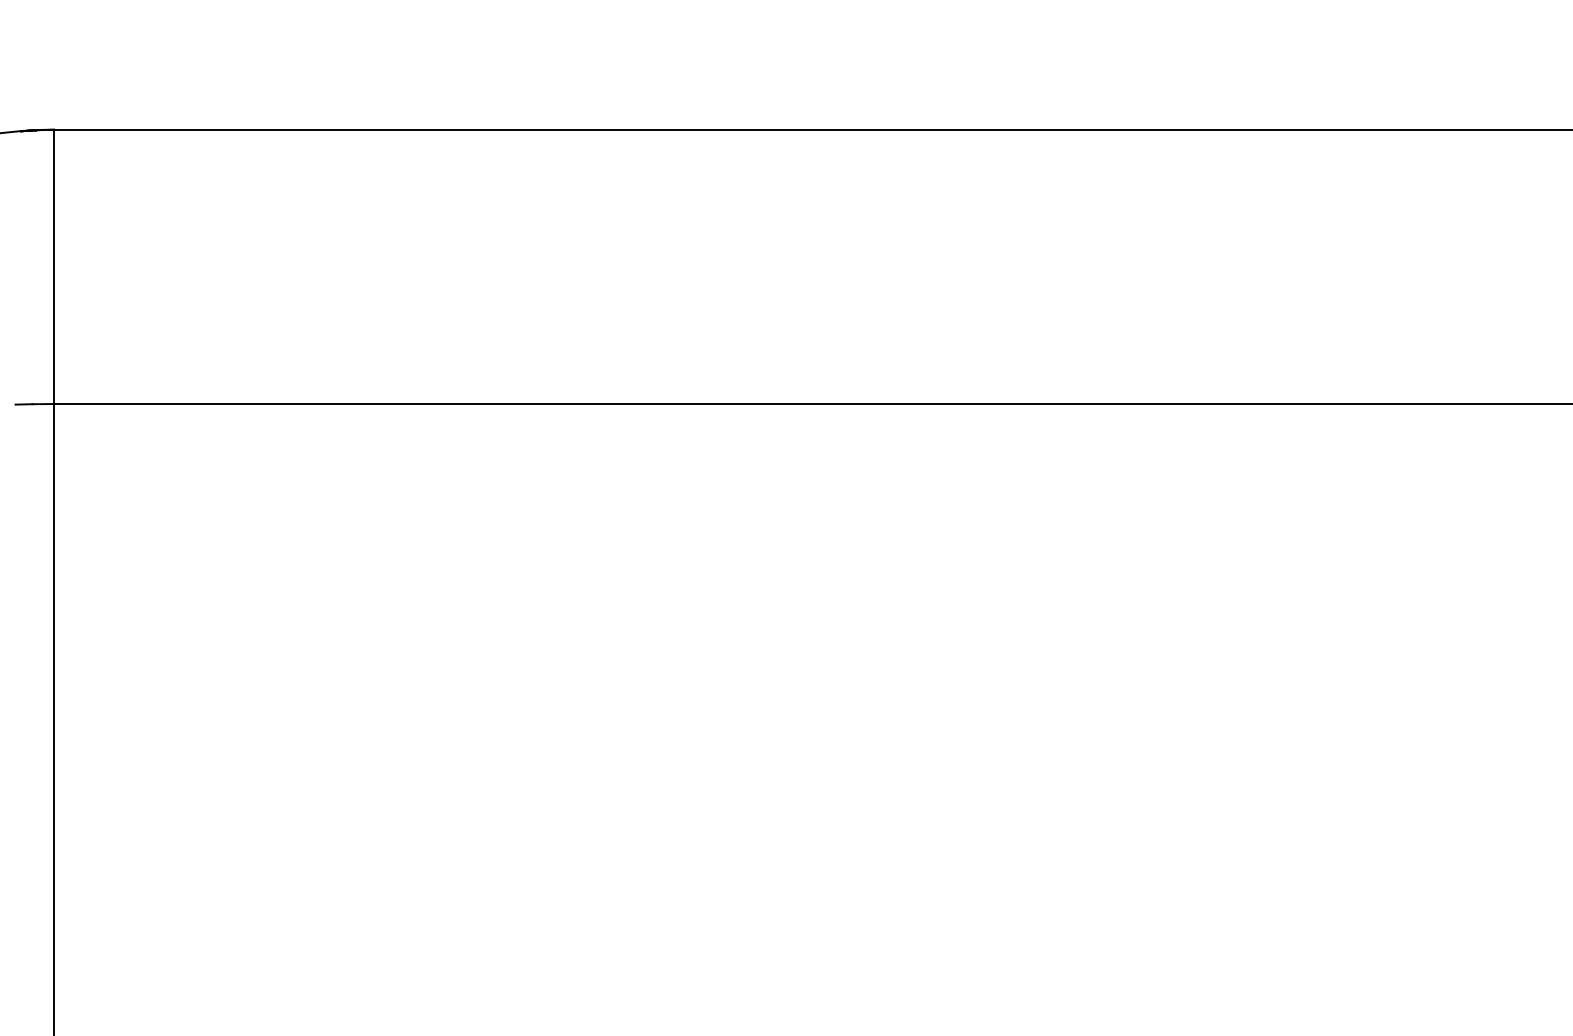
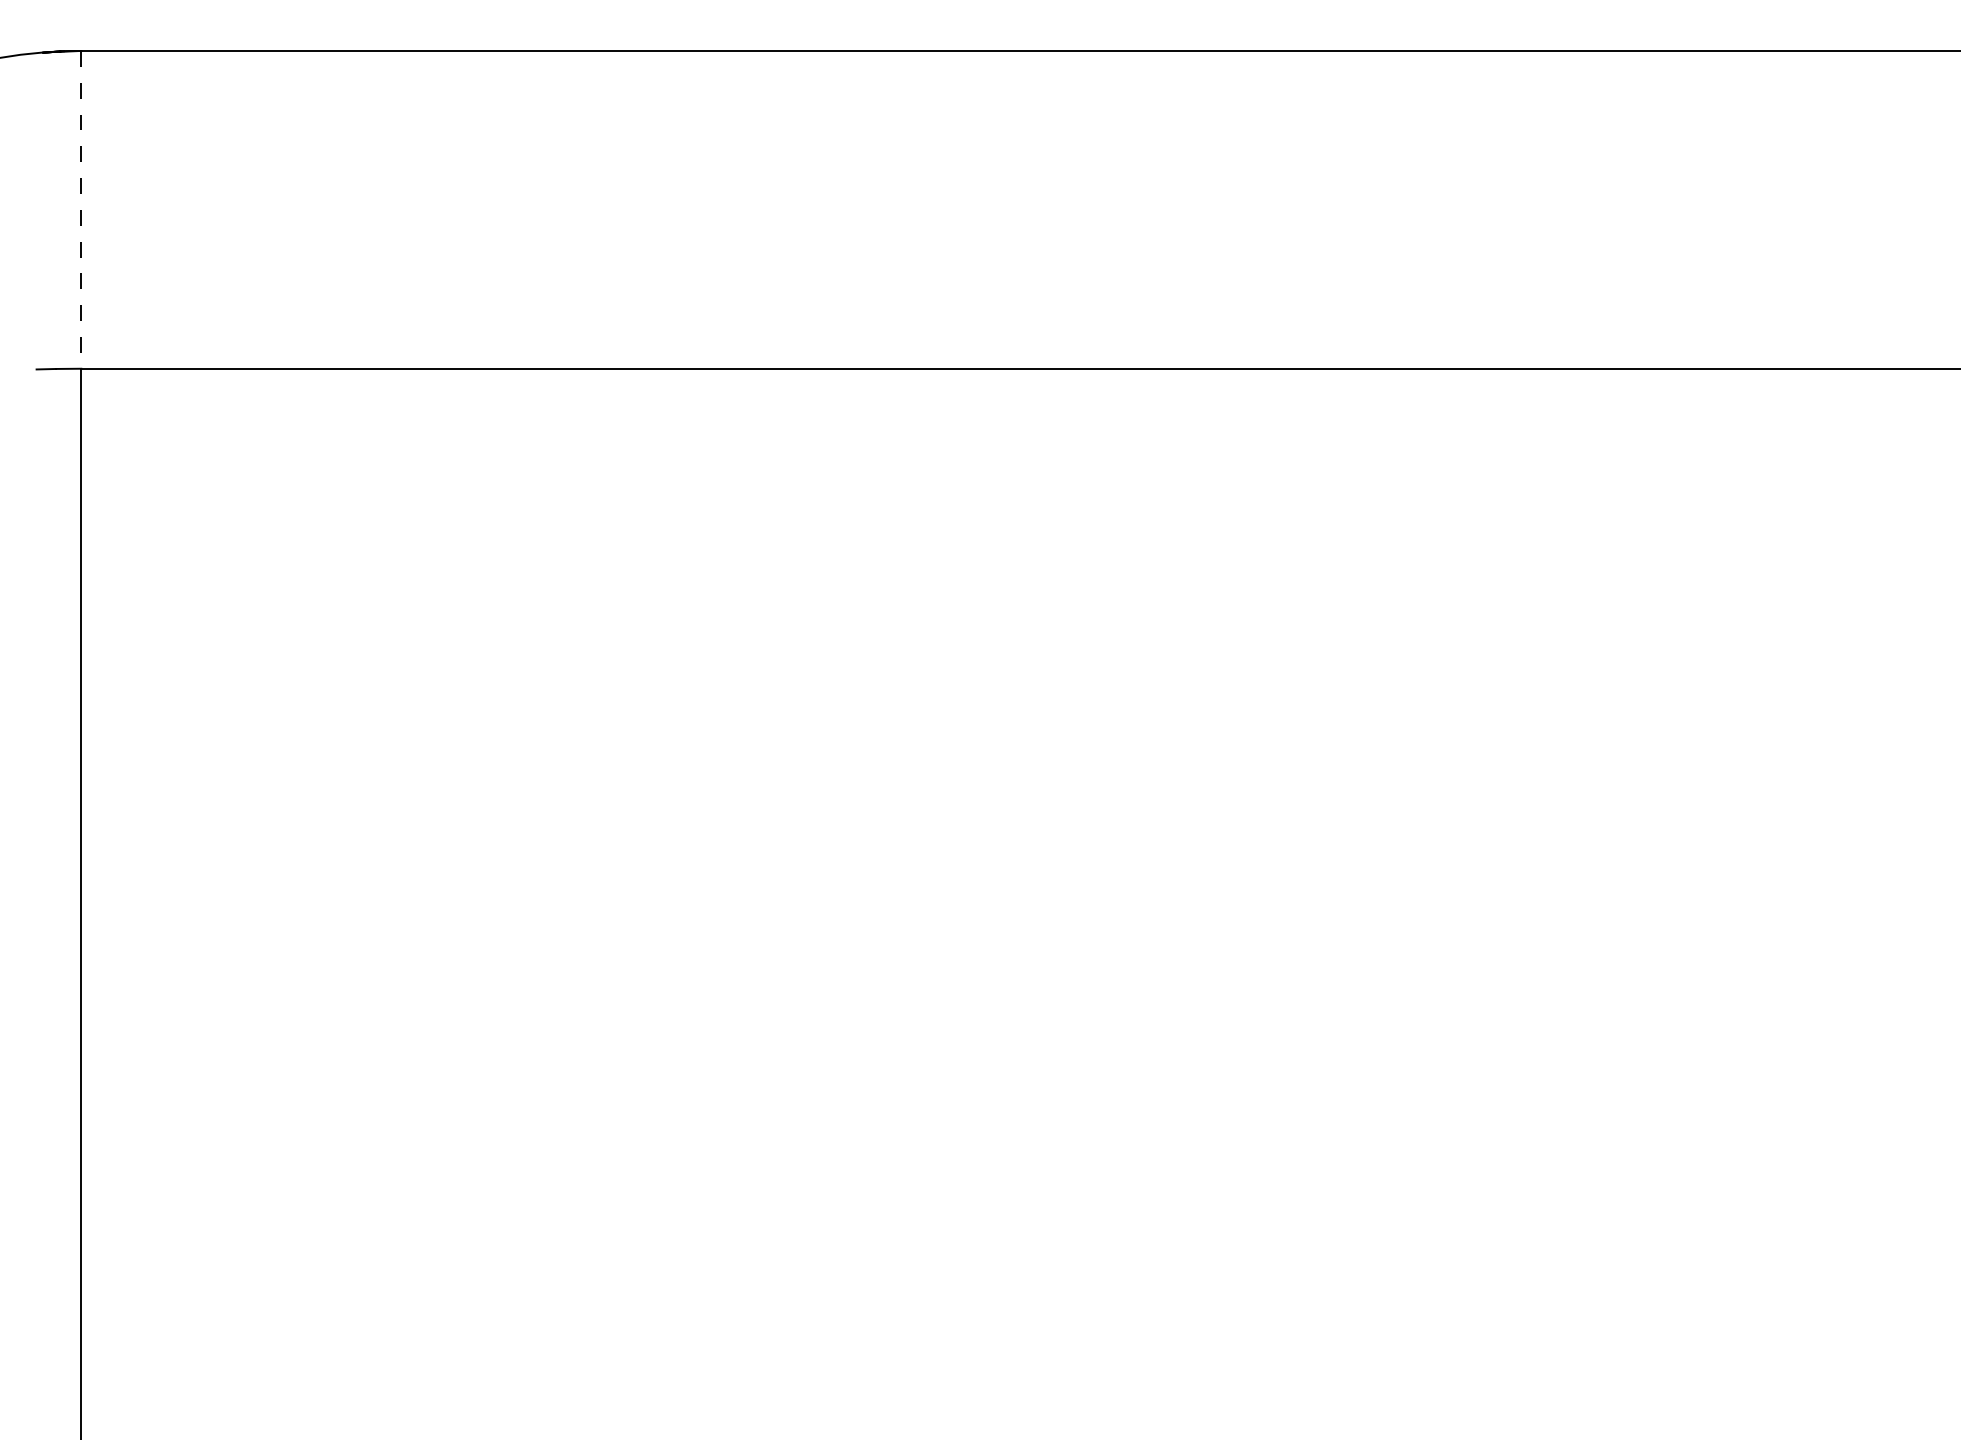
line: (54, 266) -> (81, 209), solid -> dashed

